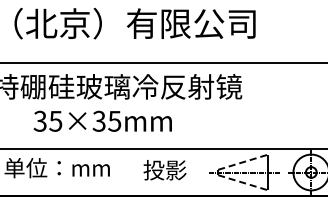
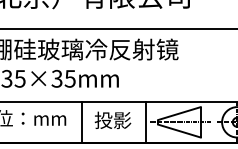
line: (243, 162) -> (179, 113), dashed -> solid
line: (128, 172) -> (81, 122), added
line: (203, 172) -> (145, 122), added
line: (243, 182) -> (179, 130), dashed -> solid

